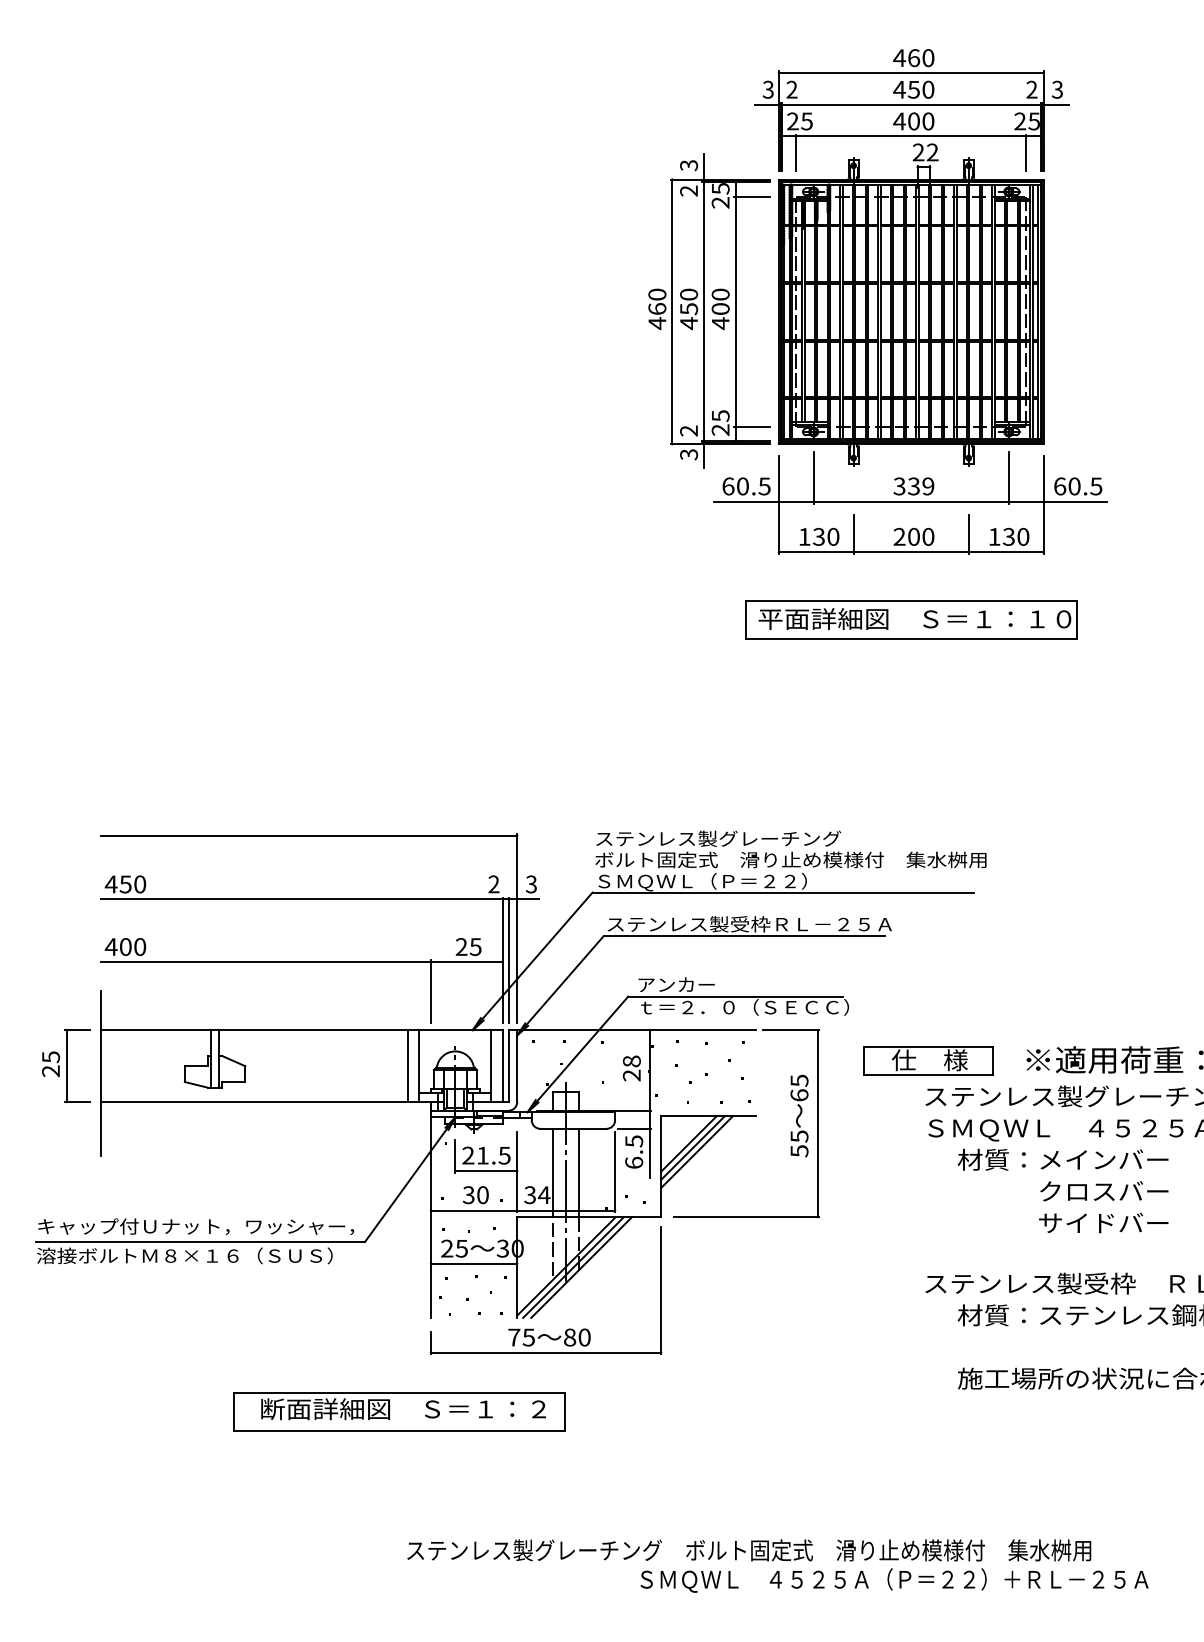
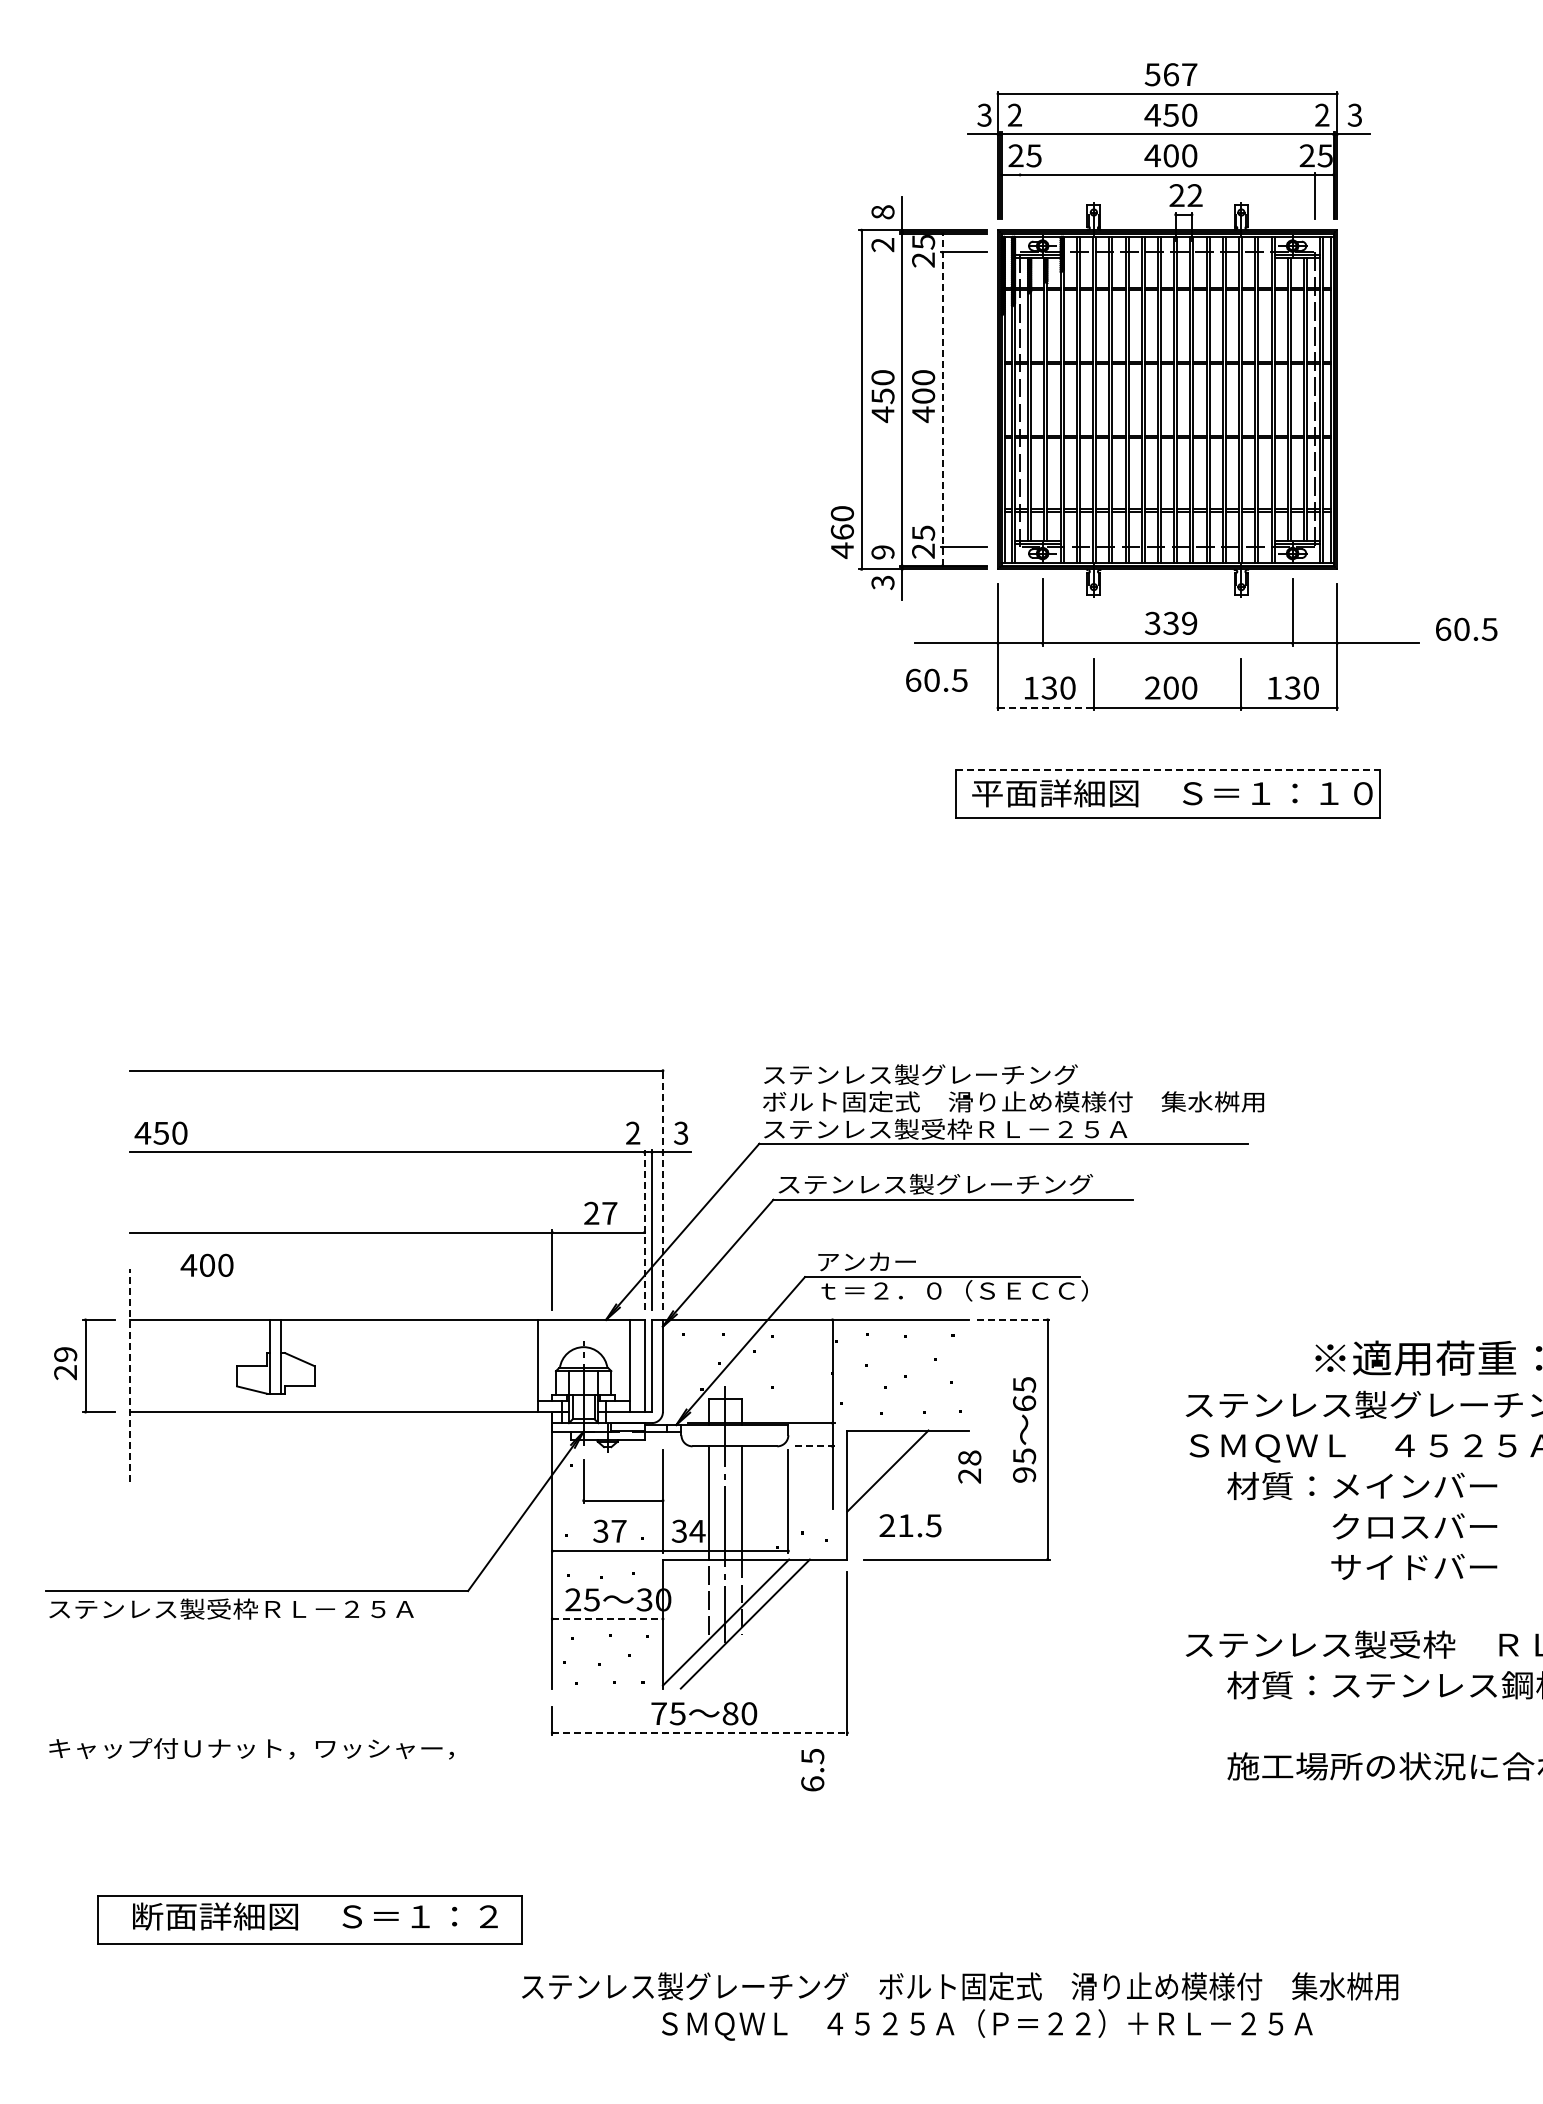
text: (913, 57) -> (1170, 74), 460 -> 567
line: (796, 152) -> (1020, 195), removed
text: (688, 165) -> (882, 212), 3 -> 8
text: (656, 309) -> (841, 532), moved
line: (735, 311) -> (942, 399), solid -> dashed
text: (688, 431) -> (882, 552), 2 -> 9
text: (746, 485) -> (936, 679), moved
text: (1078, 485) -> (1466, 628), moved
line: (815, 552) -> (1045, 707), solid -> dashed
line: (911, 601) -> (1168, 770), solid -> dashed
text: (737, 882) -> (945, 1130), ＳＭＱＷＬ（Ｐ＝２２） -> ステンレス製受枠ＲＬ－２５Ａ
text: (811, 923) -> (1039, 1183), ステンレス製受枠ＲＬ－２５Ａ -> ステンレス製グレーチング
line: (516, 928) -> (662, 1189), solid -> dashed
text: (125, 946) -> (206, 1264), moved
text: (475, 947) -> (609, 1213), 25 -> 27
line: (502, 959) -> (644, 1229), solid -> dashed
line: (791, 1029) -> (1014, 1319), solid -> dashed
text: (50, 1057) -> (65, 1354), 25 -> 29
part: (928, 1061) -> (1189, 1359), removed
line: (407, 1065) -> (522, 1365), removed
text: (631, 1068) -> (969, 1466), moved
line: (101, 1072) -> (130, 1374), solid -> dashed
line: (634, 1128) -> (812, 1446), solid -> dashed
line: (688, 1143) -> (882, 1465), removed
text: (799, 1151) -> (1024, 1475), 55 -> 95
text: (634, 1152) -> (812, 1770), moved
line: (696, 1152) -> (892, 1476), removed
text: (486, 1155) -> (910, 1525), moved
text: (482, 1194) -> (618, 1530), 30 -> 37
text: (196, 1226) -> (251, 1748), moved
text: (184, 1255) -> (236, 1608), 溶接ボルトＭ８×１６（ＳＵＳ） -> ステンレス製受枠ＲＬ－２５Ａ
line: (474, 1263) -> (608, 1618), solid -> dashed
line: (573, 1267) -> (734, 1623), removed
line: (545, 1352) -> (699, 1732), solid -> dashed
part: (399, 1411) -> (309, 1919), moved
text: (894, 1580) -> (987, 2024), moved

